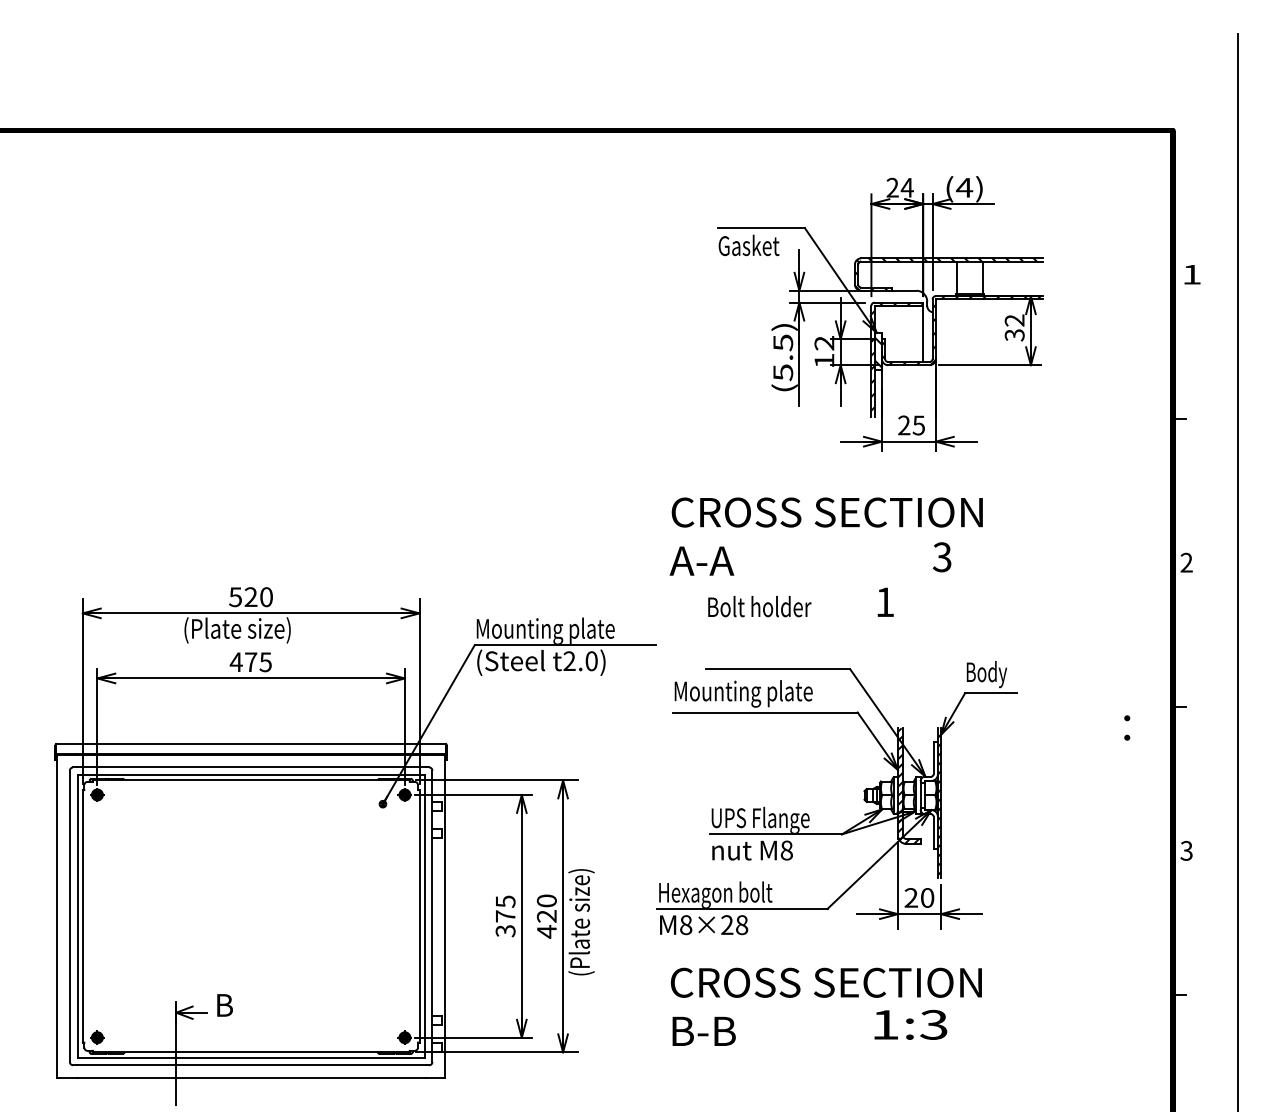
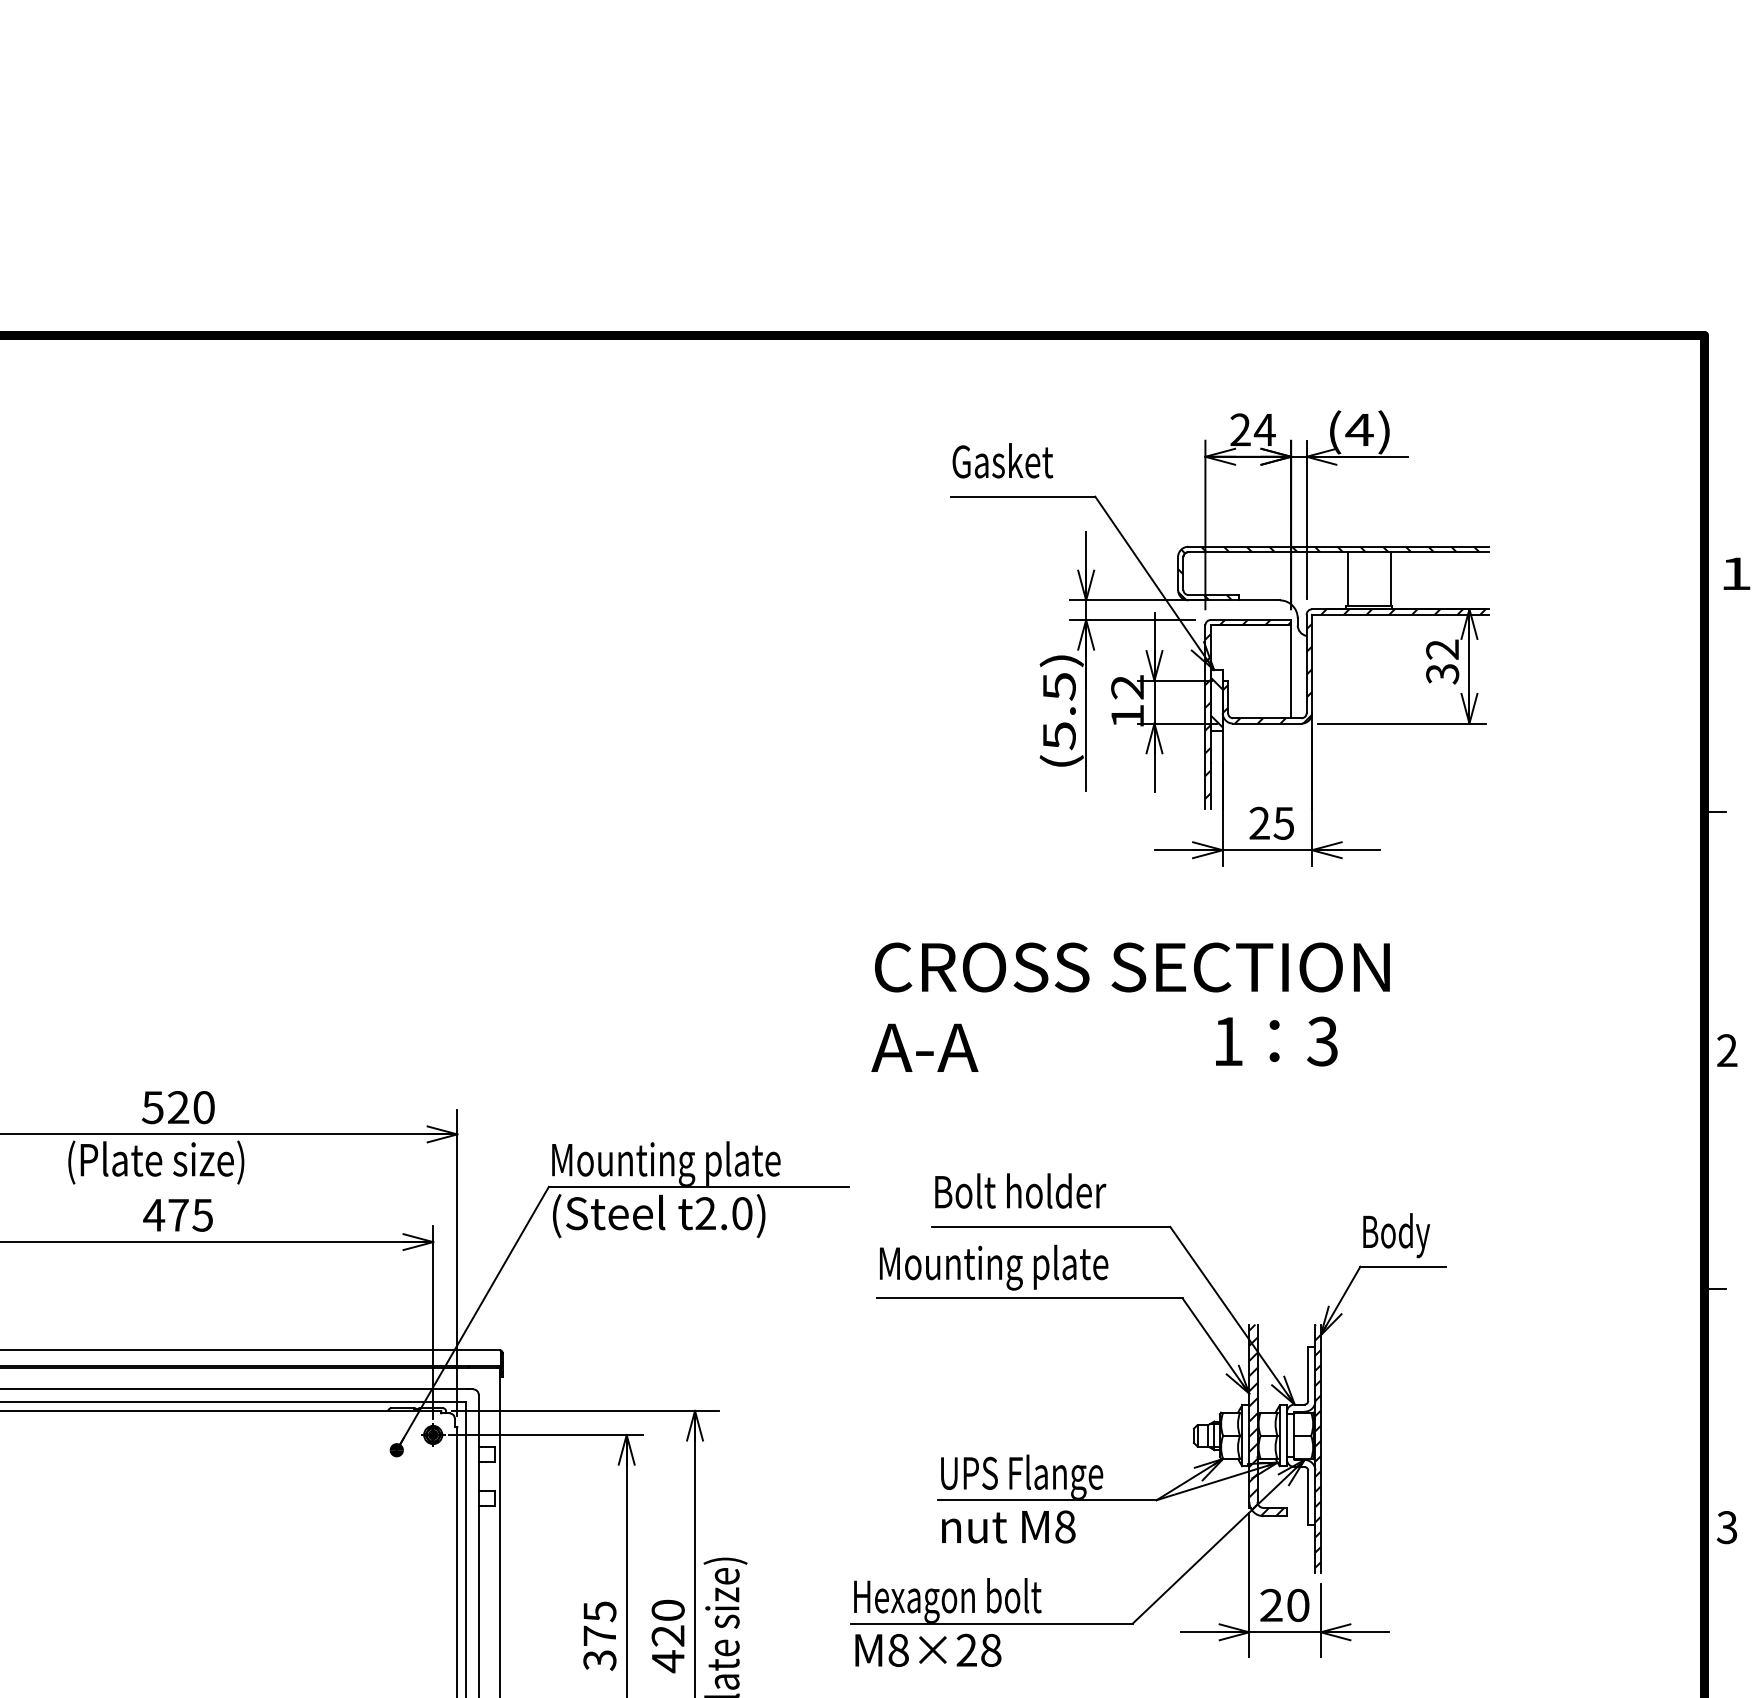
text: (748, 245) -> (1001, 460), moved
text: (885, 601) -> (1228, 1040), moved
text: (759, 606) -> (1020, 1190), moved
text: (1127, 727) -> (1275, 1040), moved

